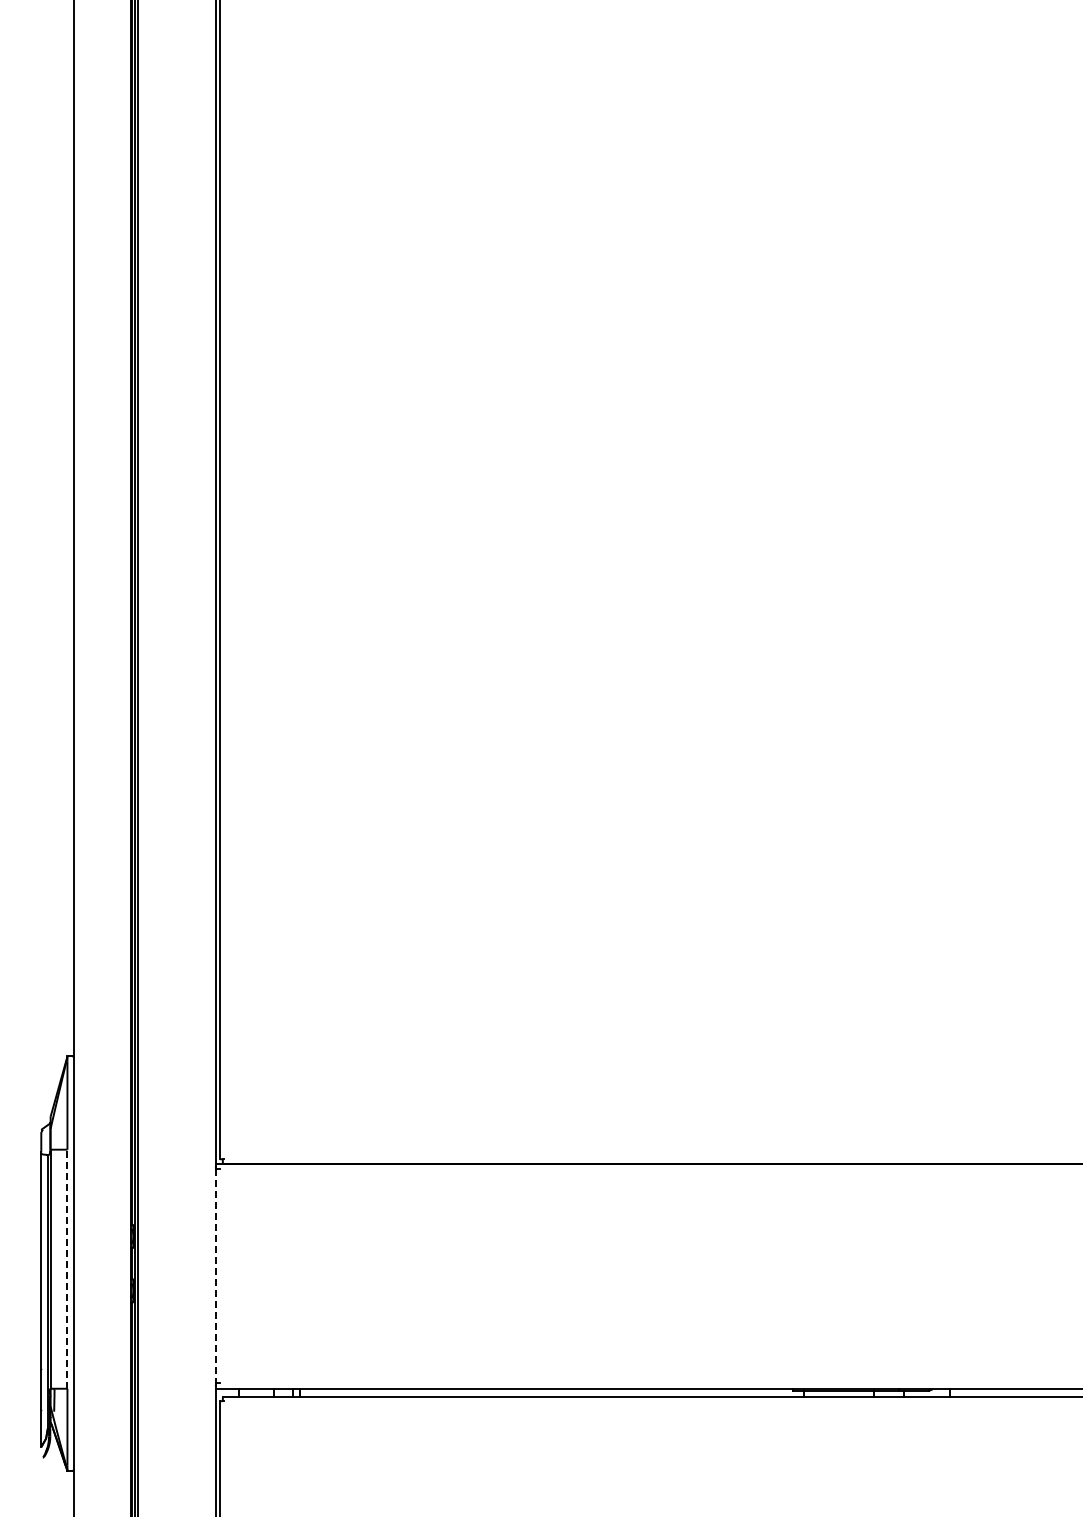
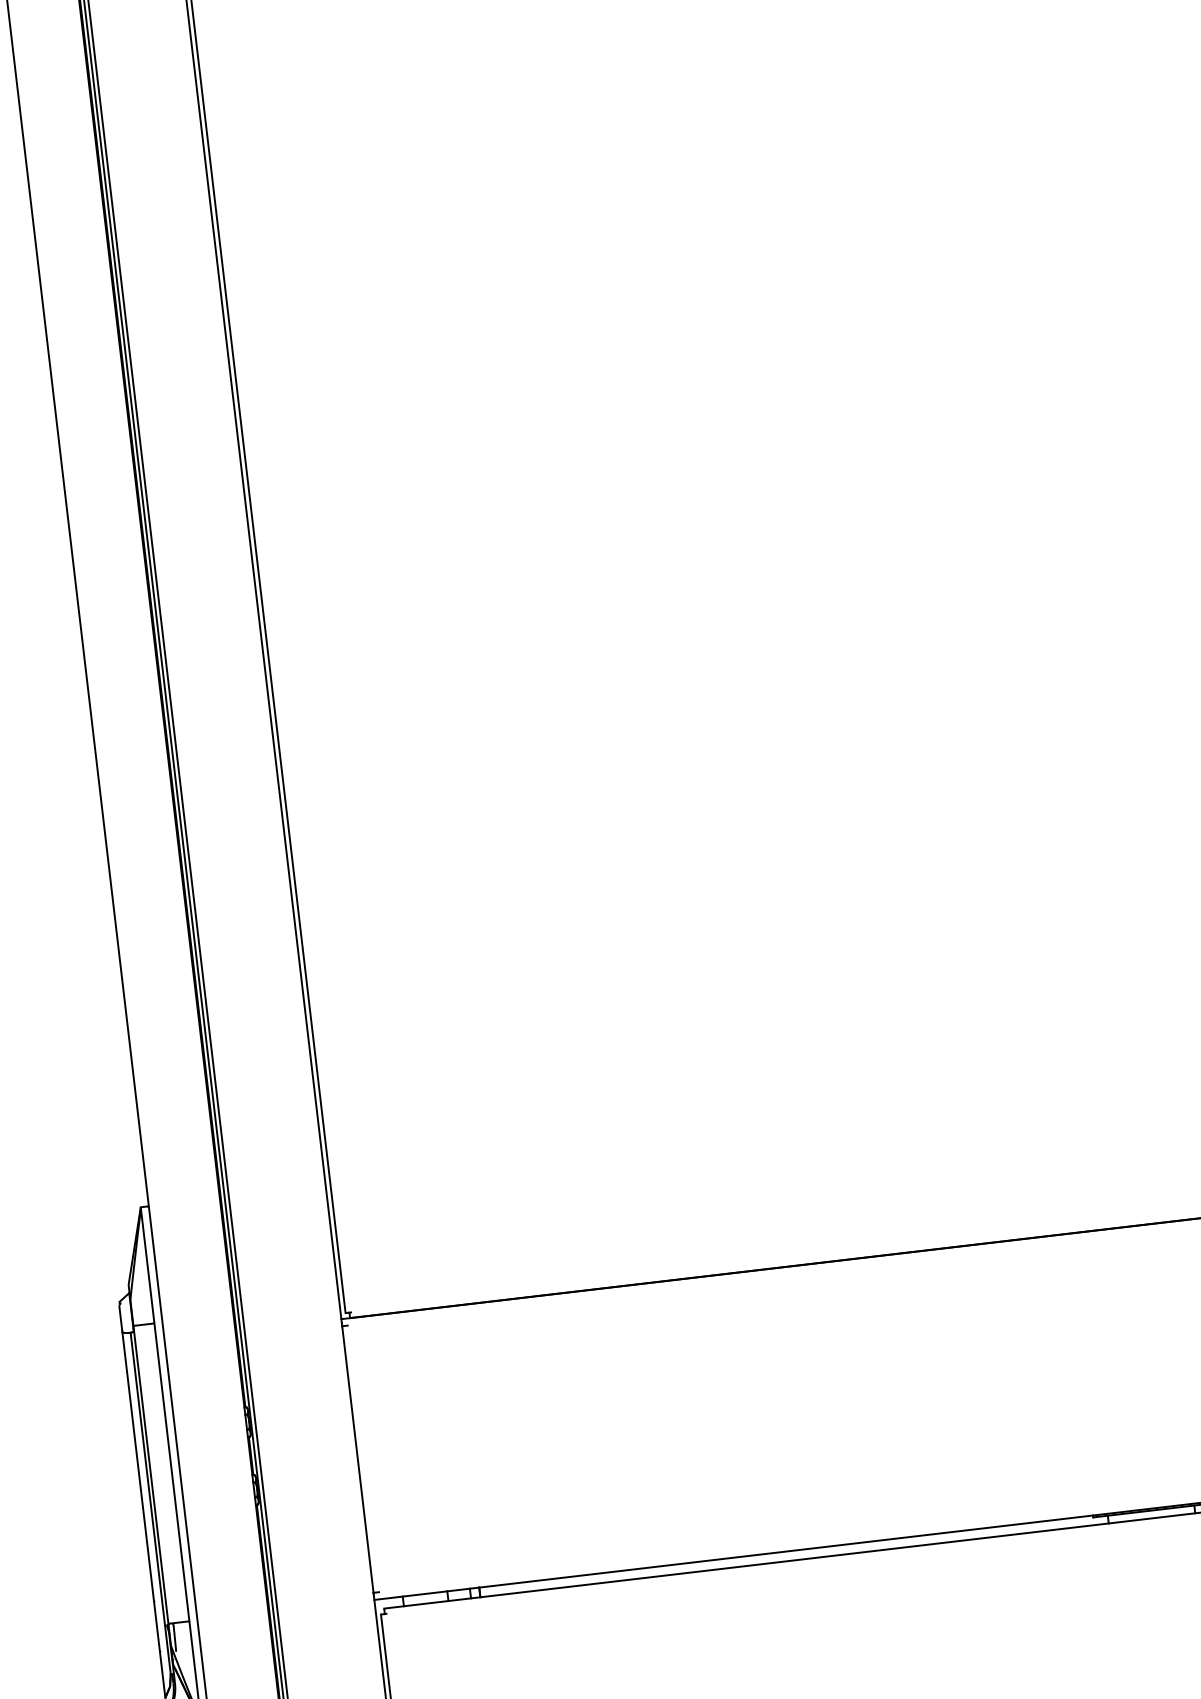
line: (67, 1269) -> (172, 1472), dashed -> solid
line: (215, 1276) -> (357, 1459), dashed -> solid

